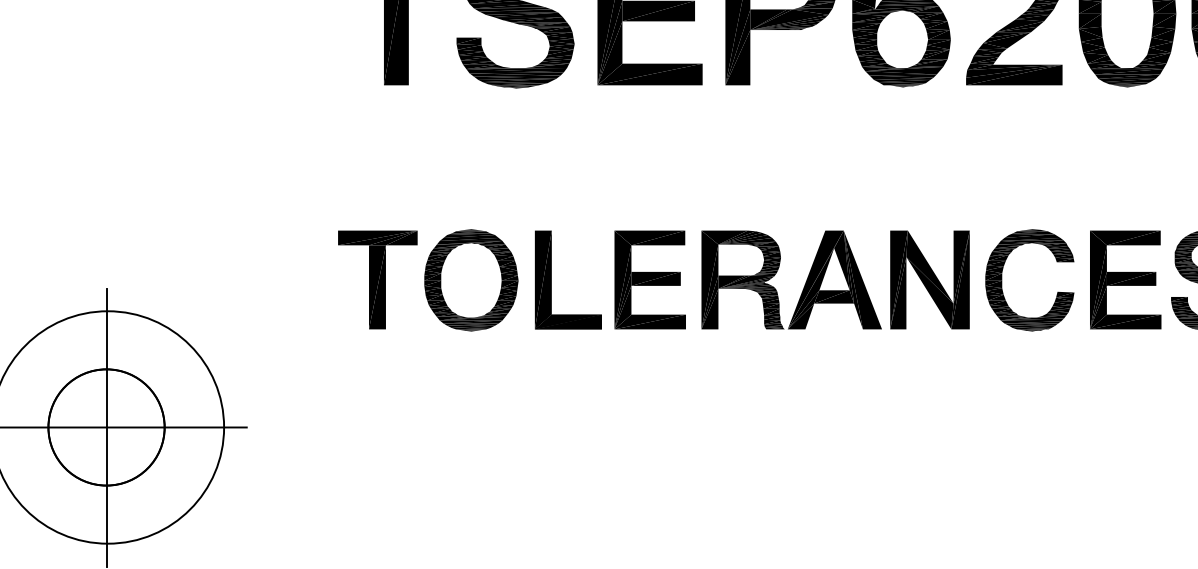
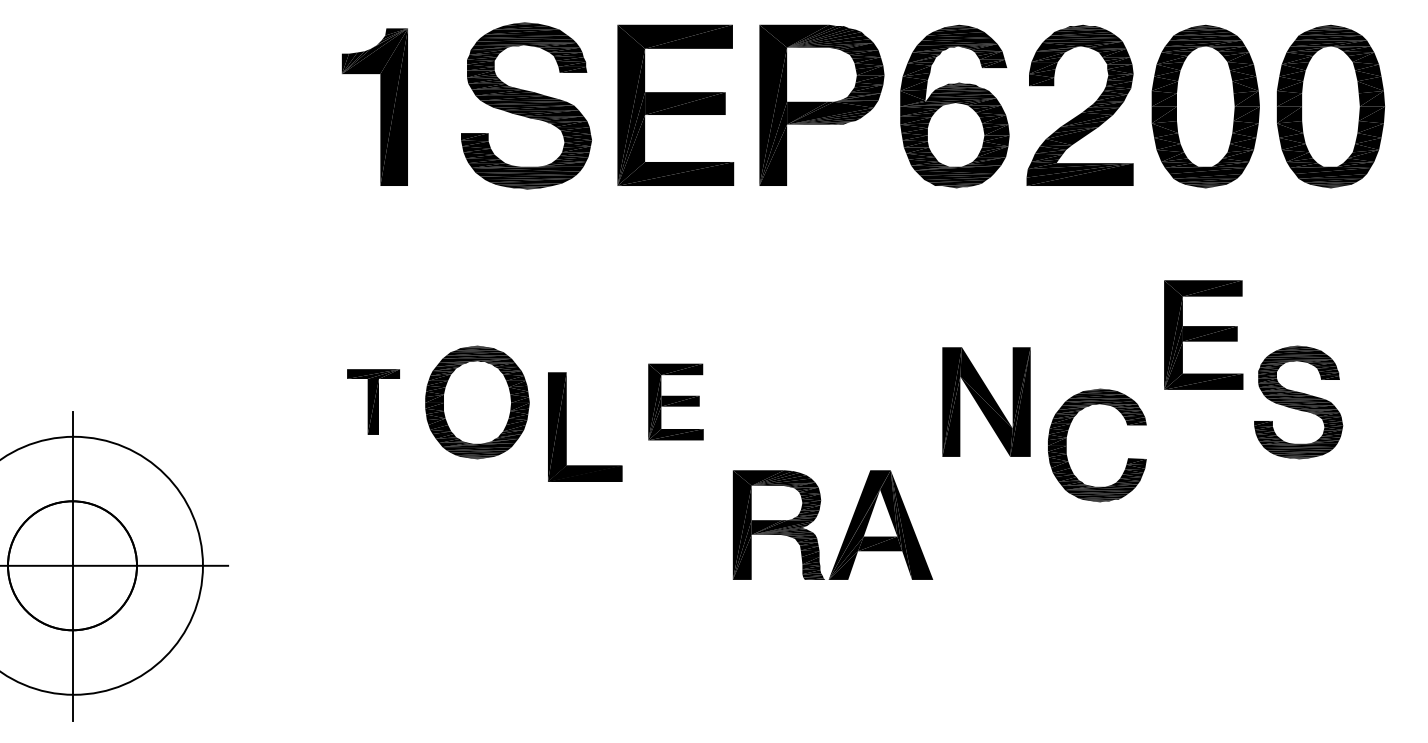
part: (377, 279) -> (373, 401), size x0.6
part: (551, 279) -> (566, 426), moved
part: (649, 279) -> (675, 401), size x0.7
part: (1125, 279) -> (1203, 334), moved
part: (1002, 280) -> (1066, 445), moved
part: (804, 283) -> (847, 529), moved

